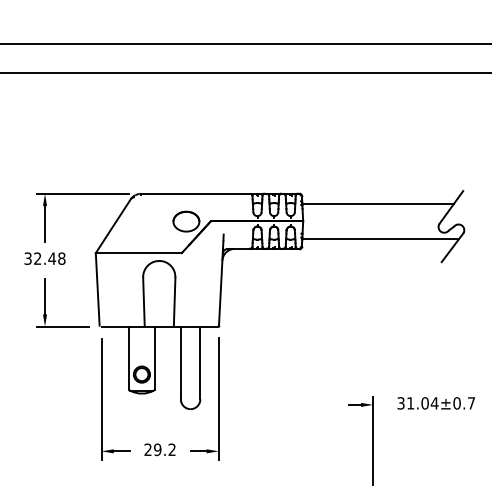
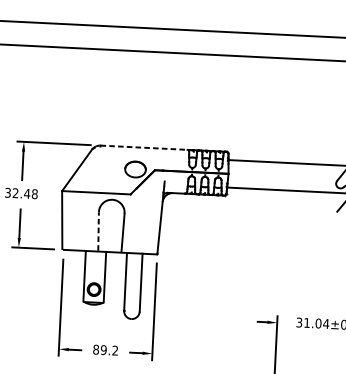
line: (195, 193) -> (143, 147), solid -> dashed
line: (143, 301) -> (98, 231), solid -> dashed
text: (147, 449) -> (95, 349), 29.2 -> 89.2

